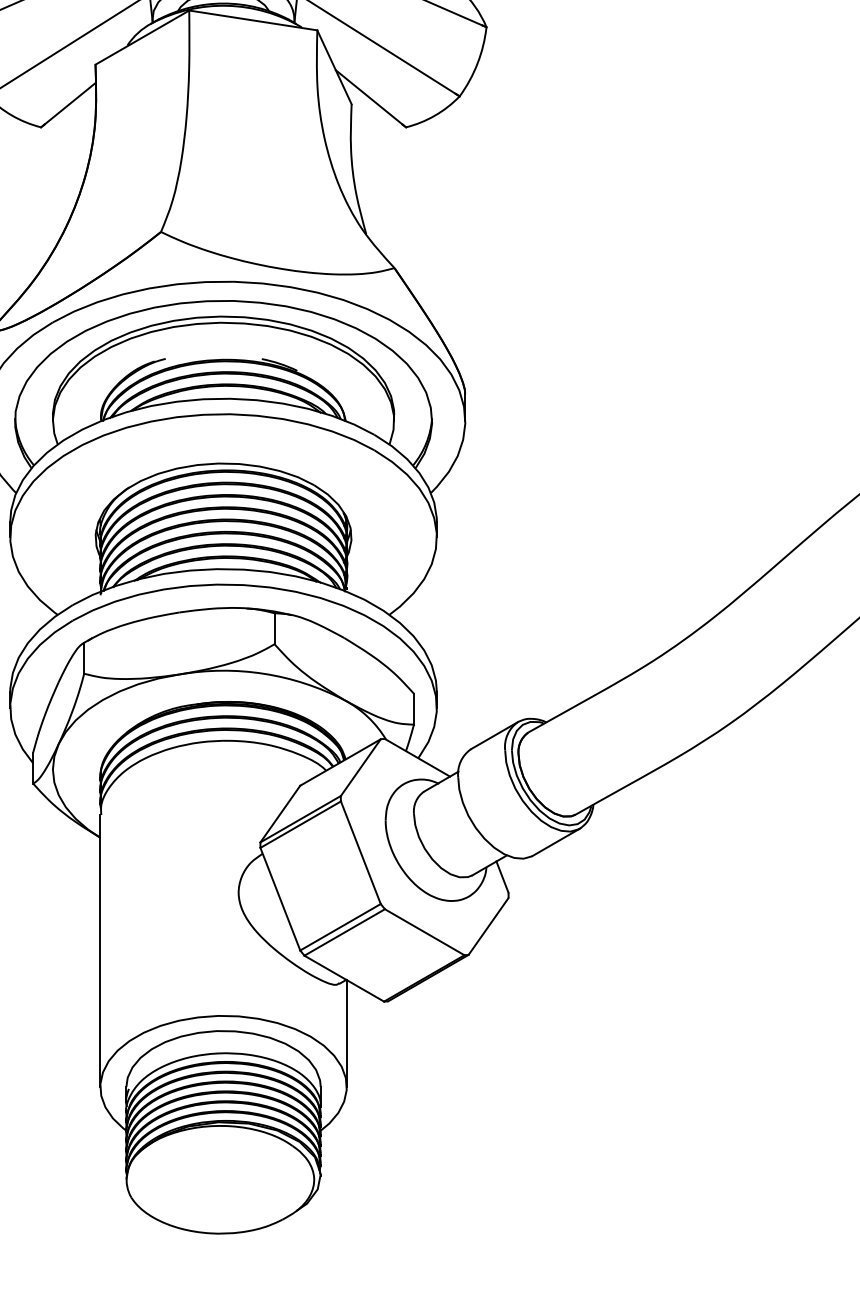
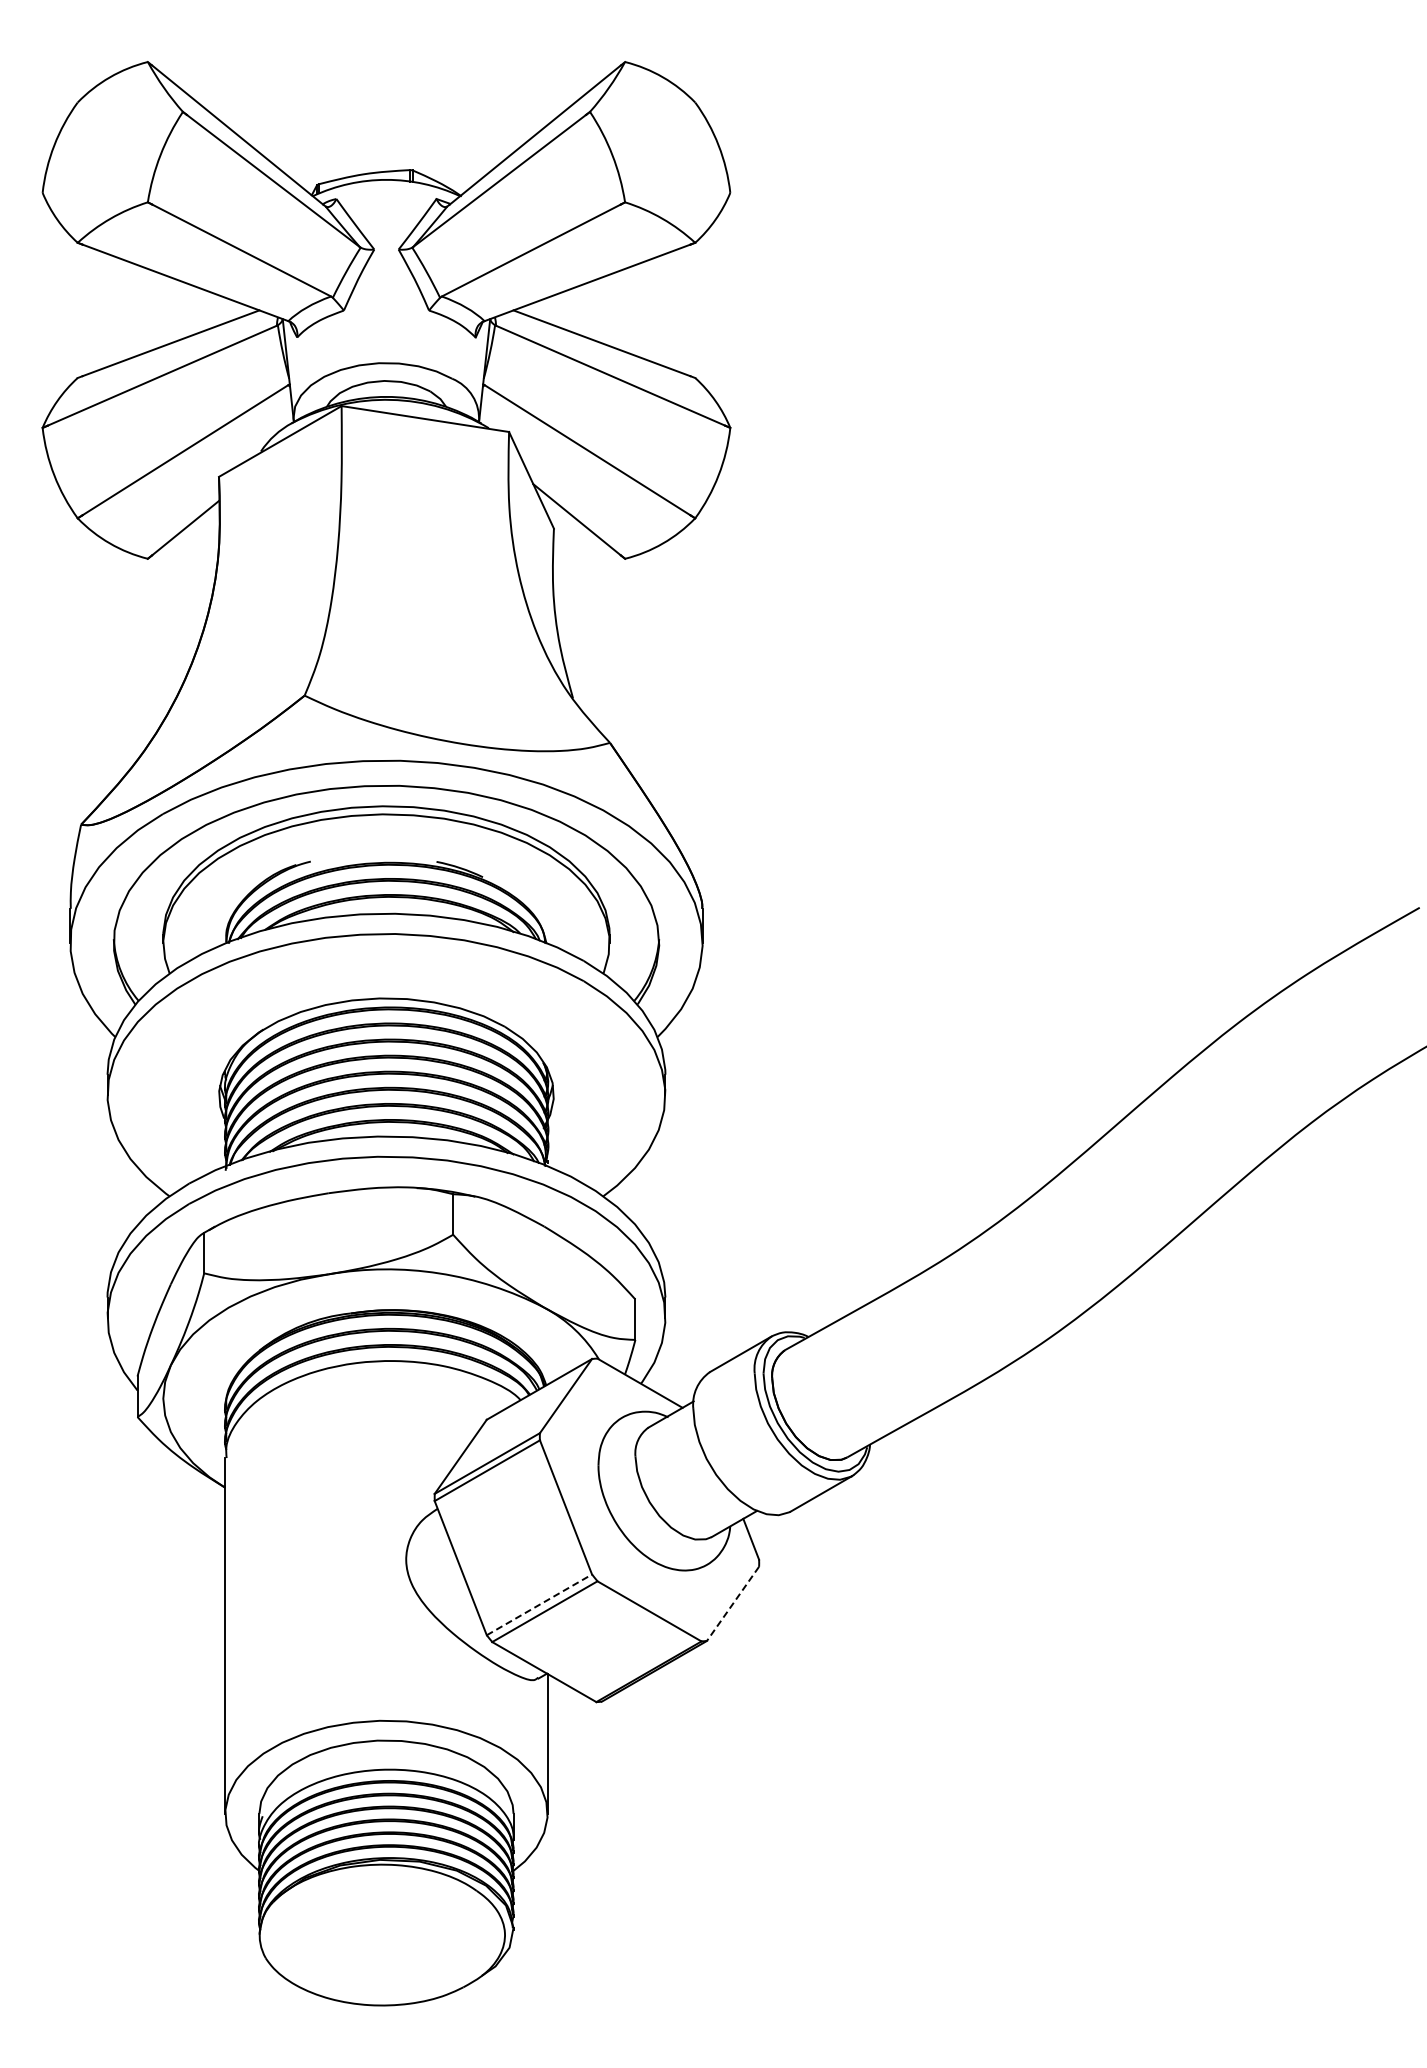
line: (340, 926) -> (539, 1604), solid -> dashed
line: (488, 926) -> (732, 1604), solid -> dashed

